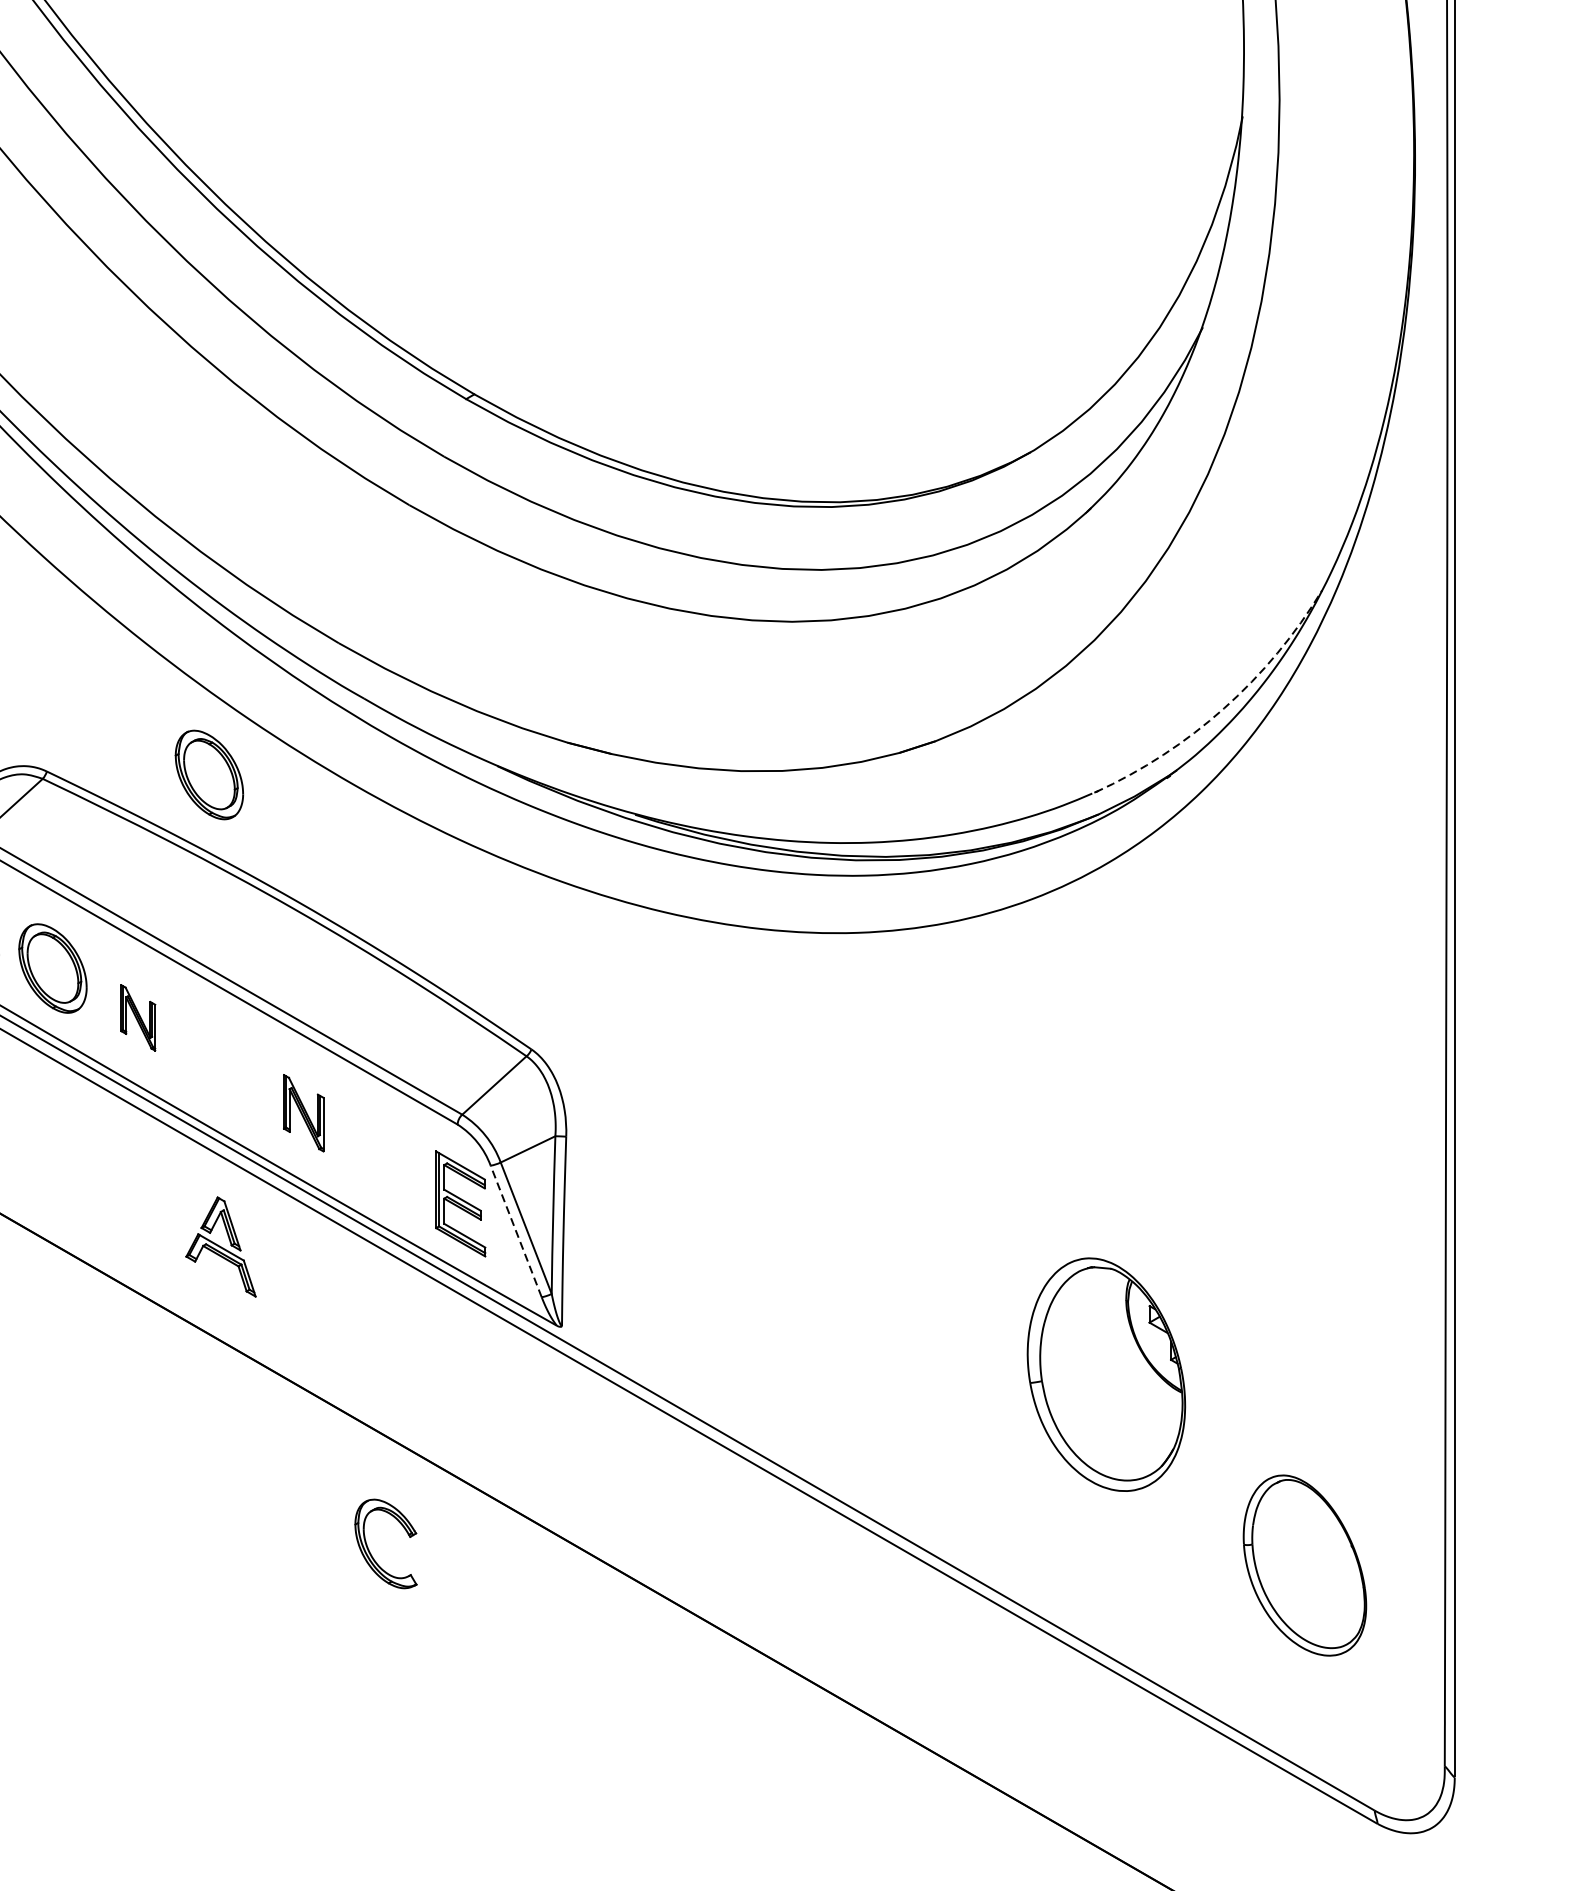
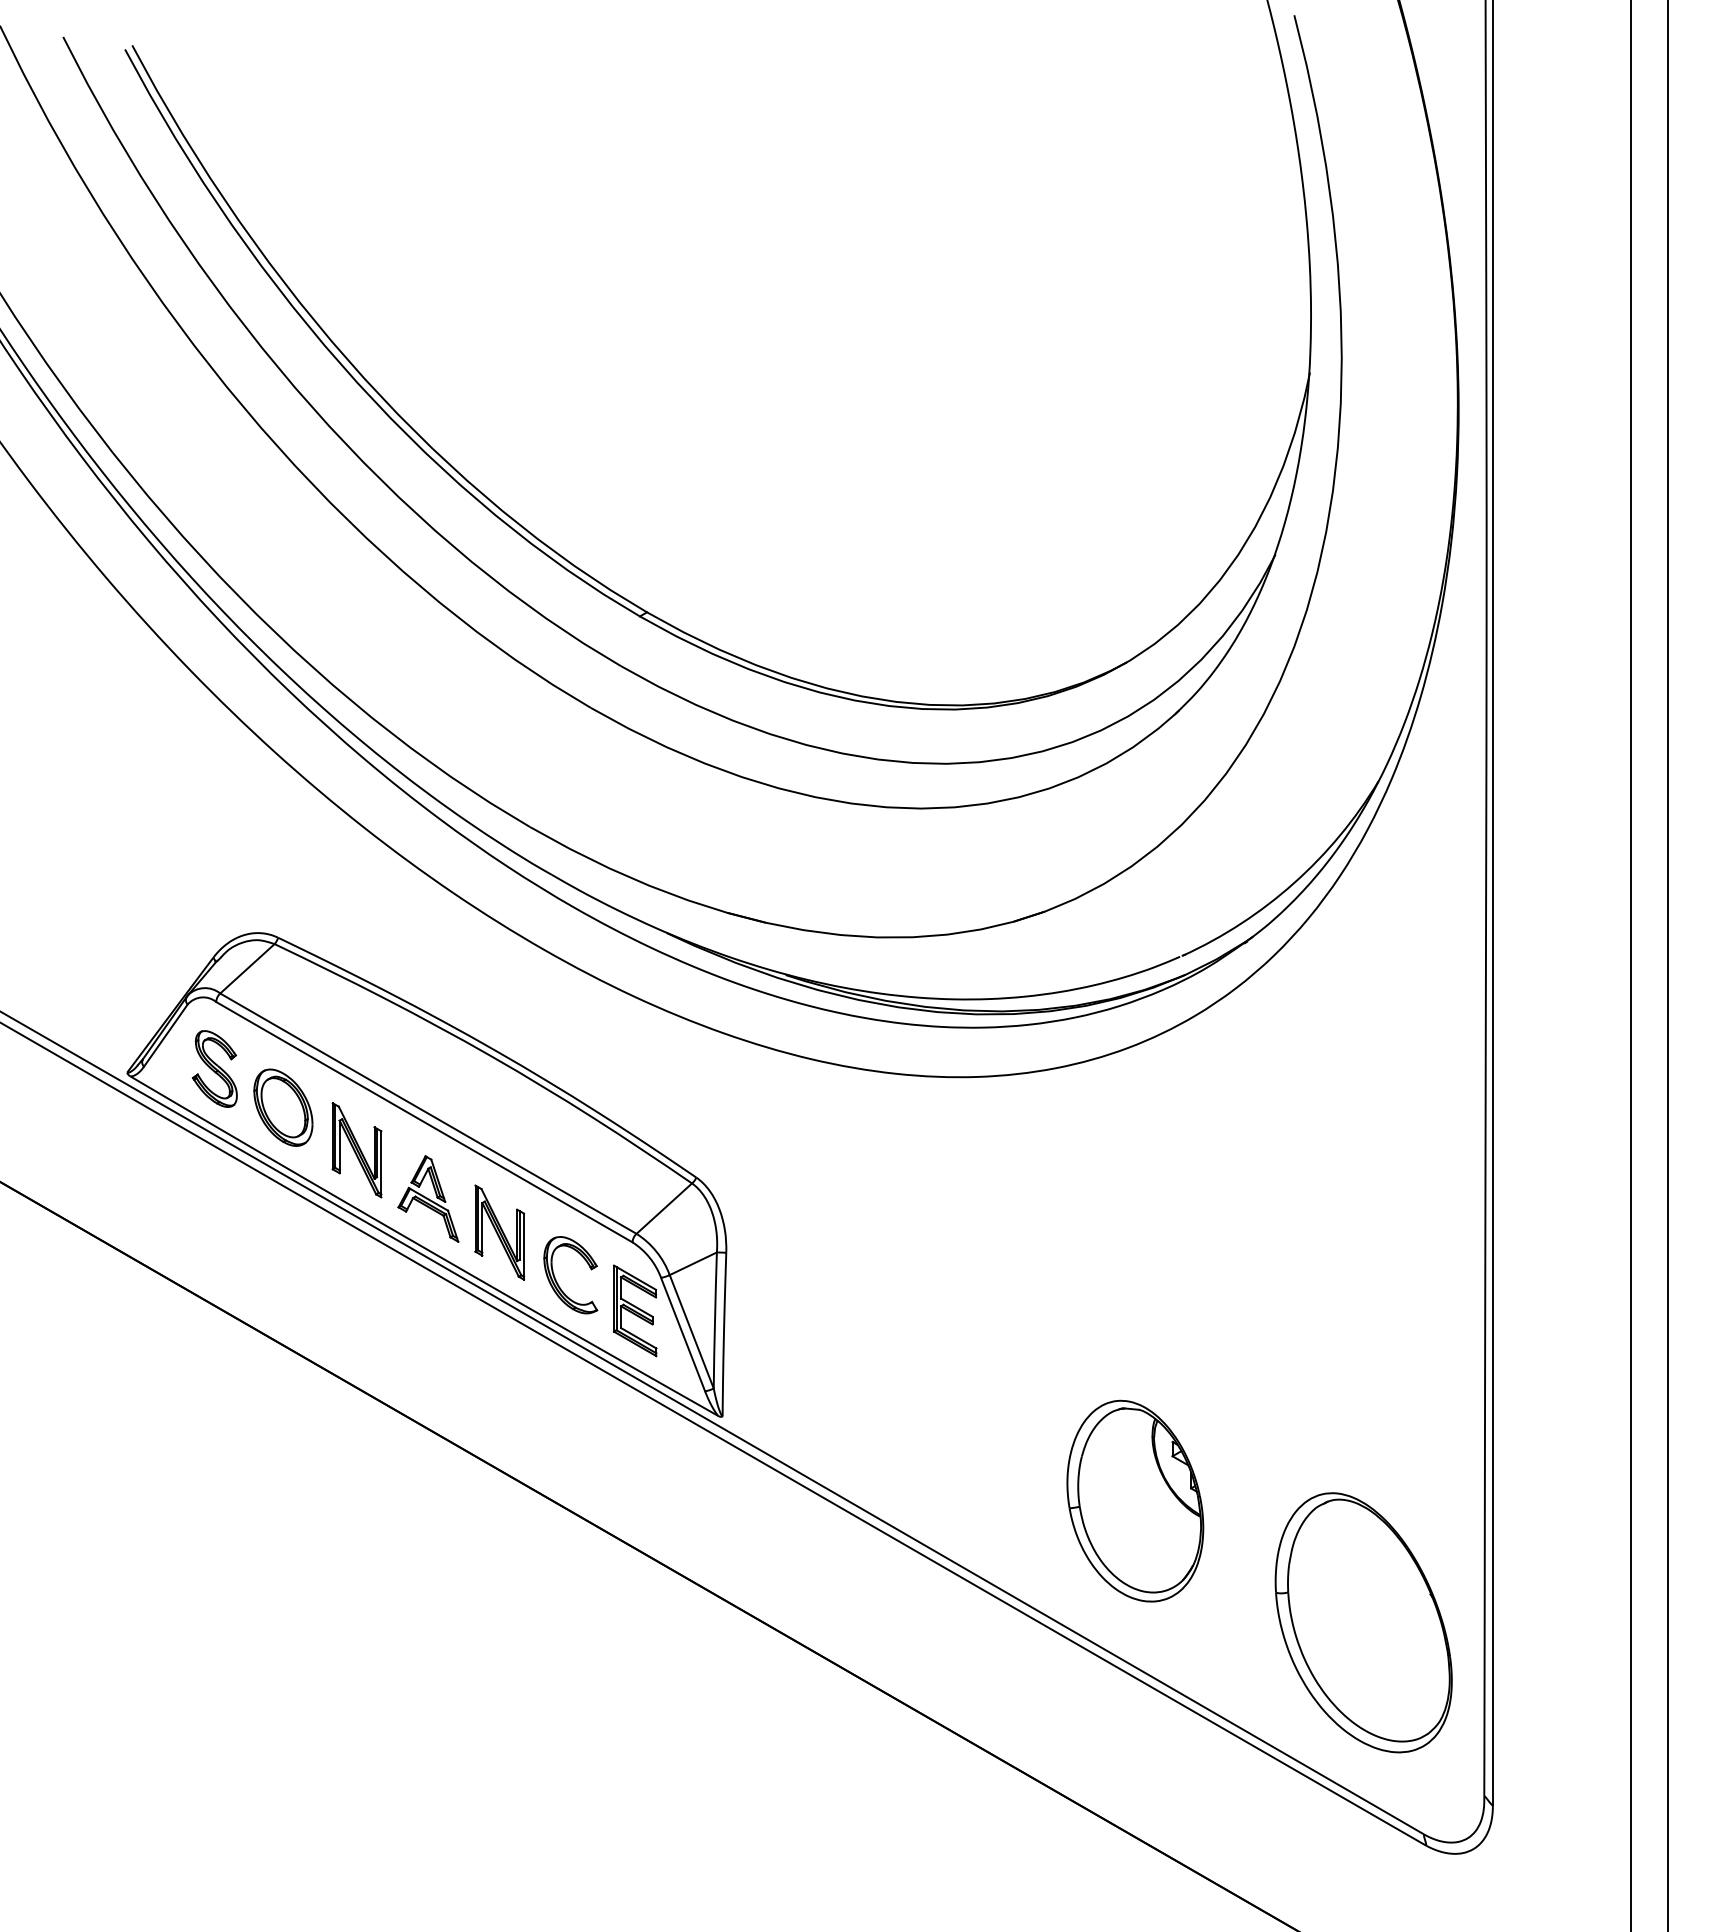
arc: (1223, 708) -> (1293, 883), dashed -> solid
part: (209, 774) -> (418, 940), removed
part: (137, 1018) -> (356, 1150), size x1.67
part: (303, 1113) -> (499, 1232), size x1.43
line: (516, 1231) -> (683, 1334), dashed -> solid
part: (221, 1246) -> (428, 1198), moved
part: (1106, 1373) -> (1135, 1500), moved
part: (370, 1551) -> (557, 1281), moved
part: (1304, 1565) -> (1363, 1622), size x1.67

